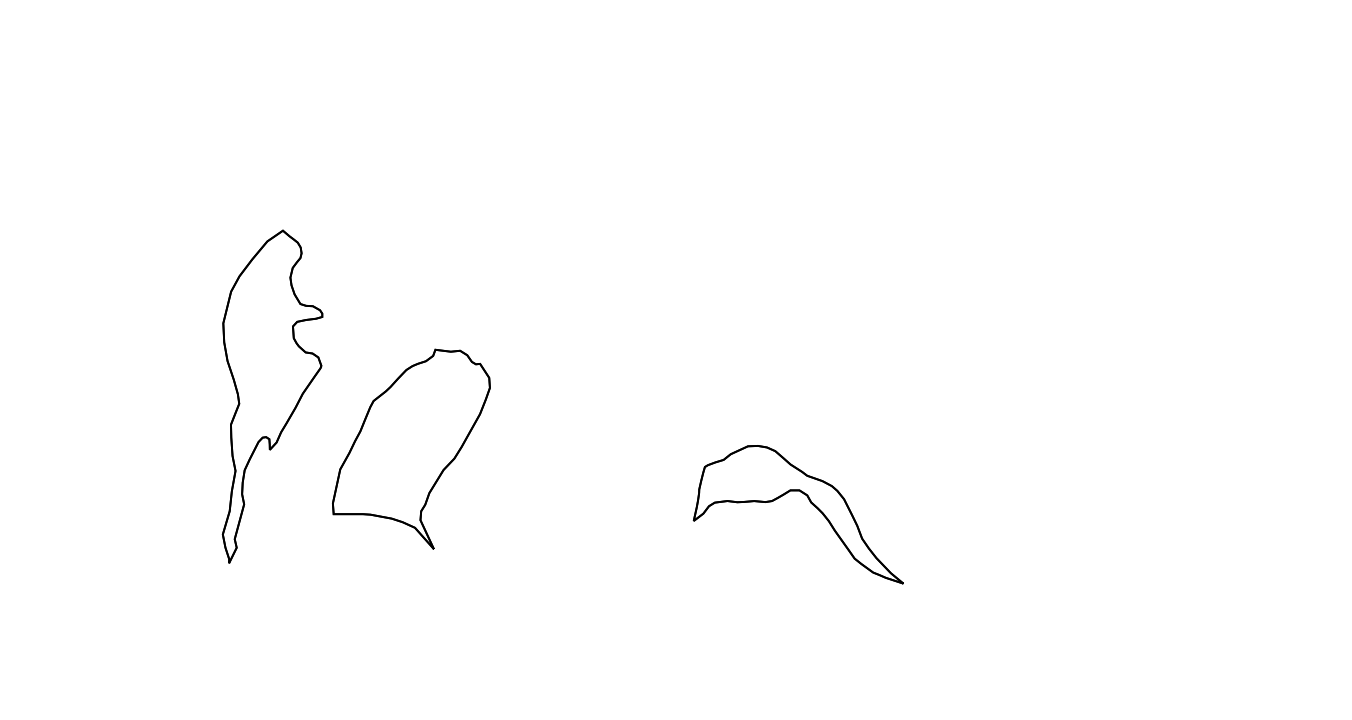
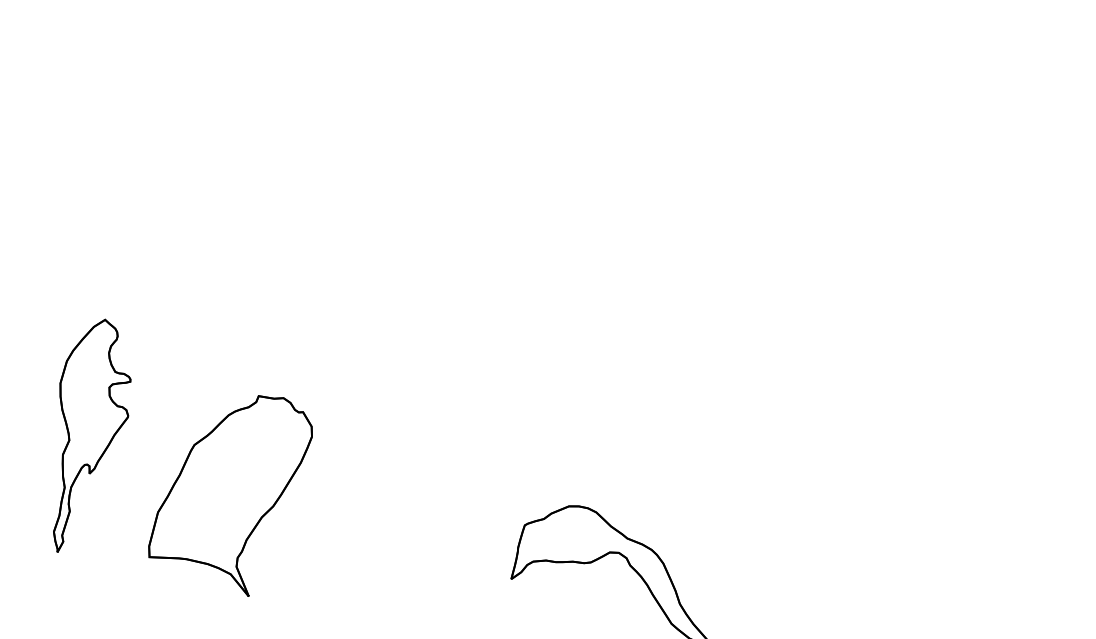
part: (272, 396) -> (92, 436), size x0.7

